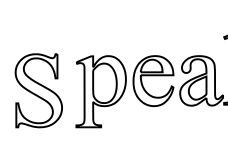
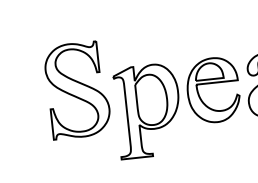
part: (38, 90) -> (77, 90), moved

